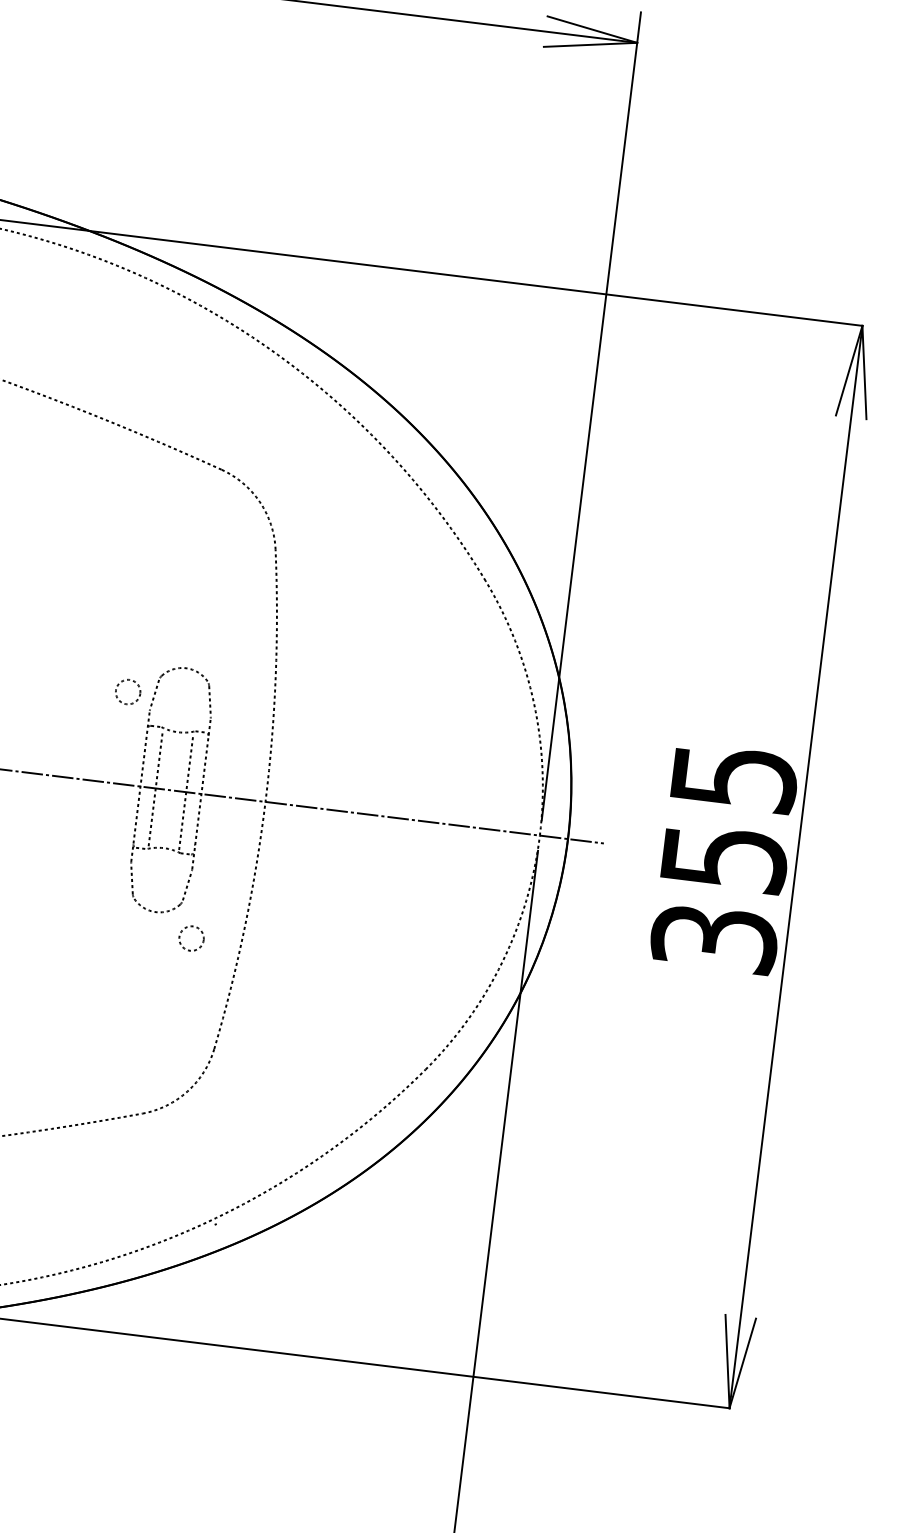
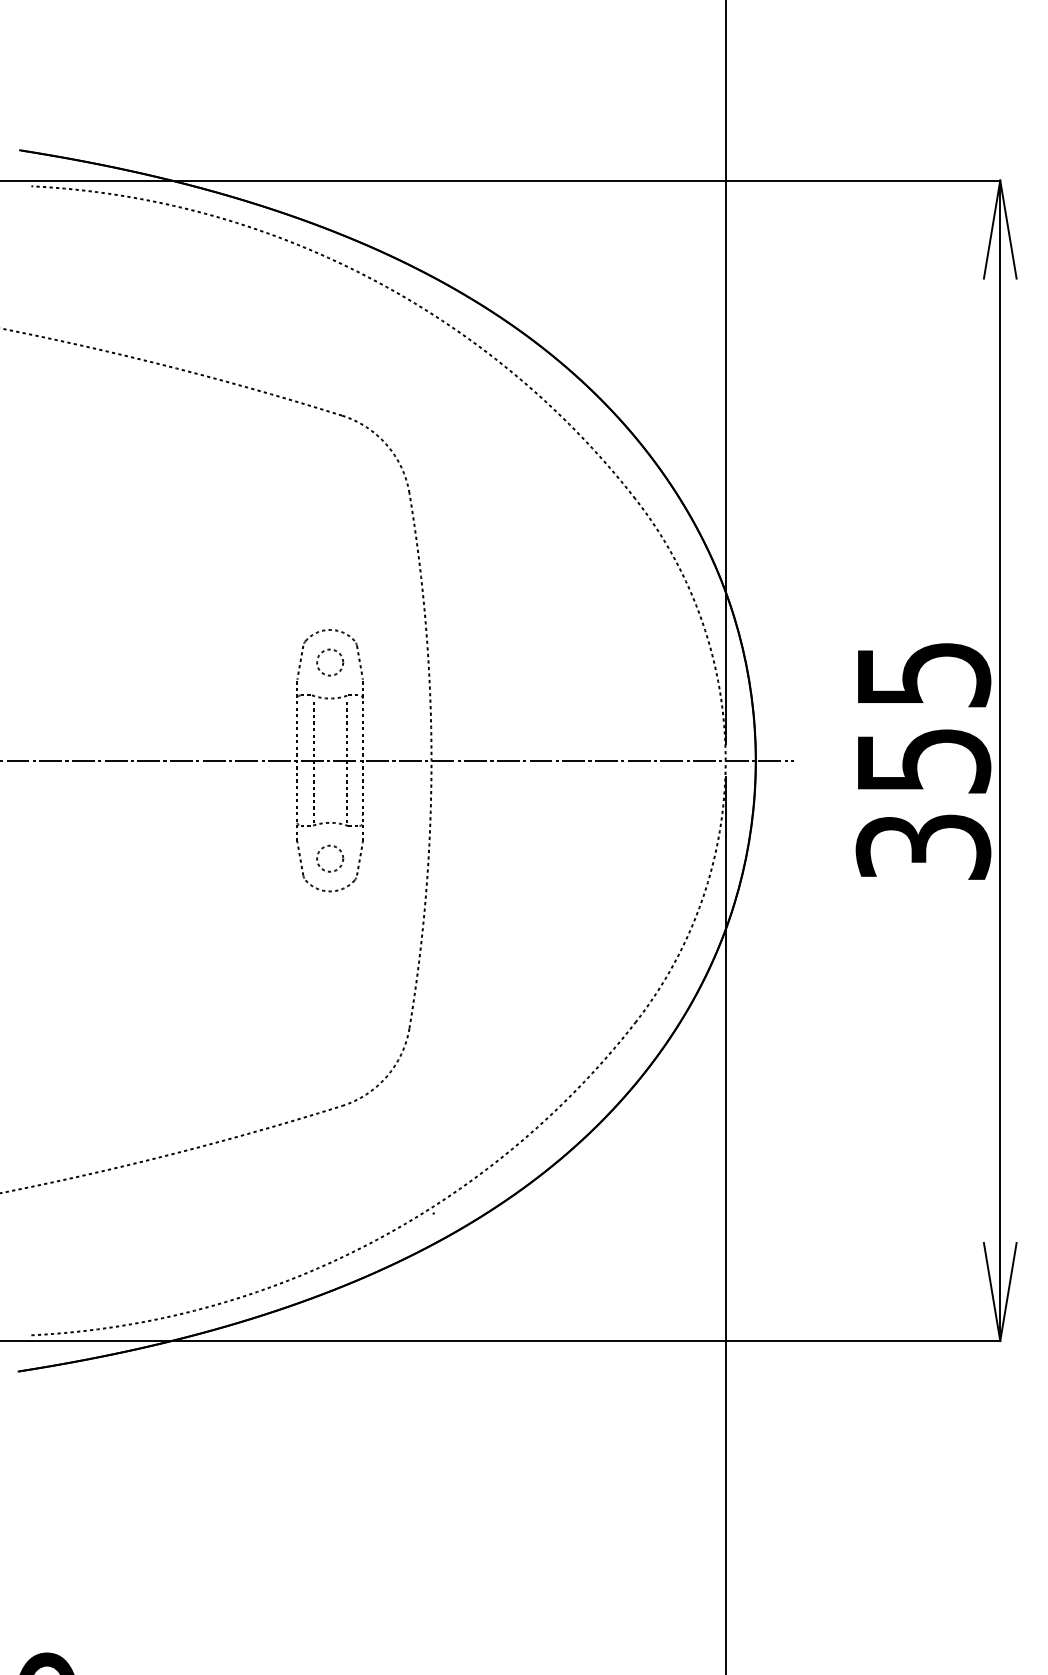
circle: (128, 692) -> (330, 662), moved
circle: (191, 938) -> (330, 858), moved

